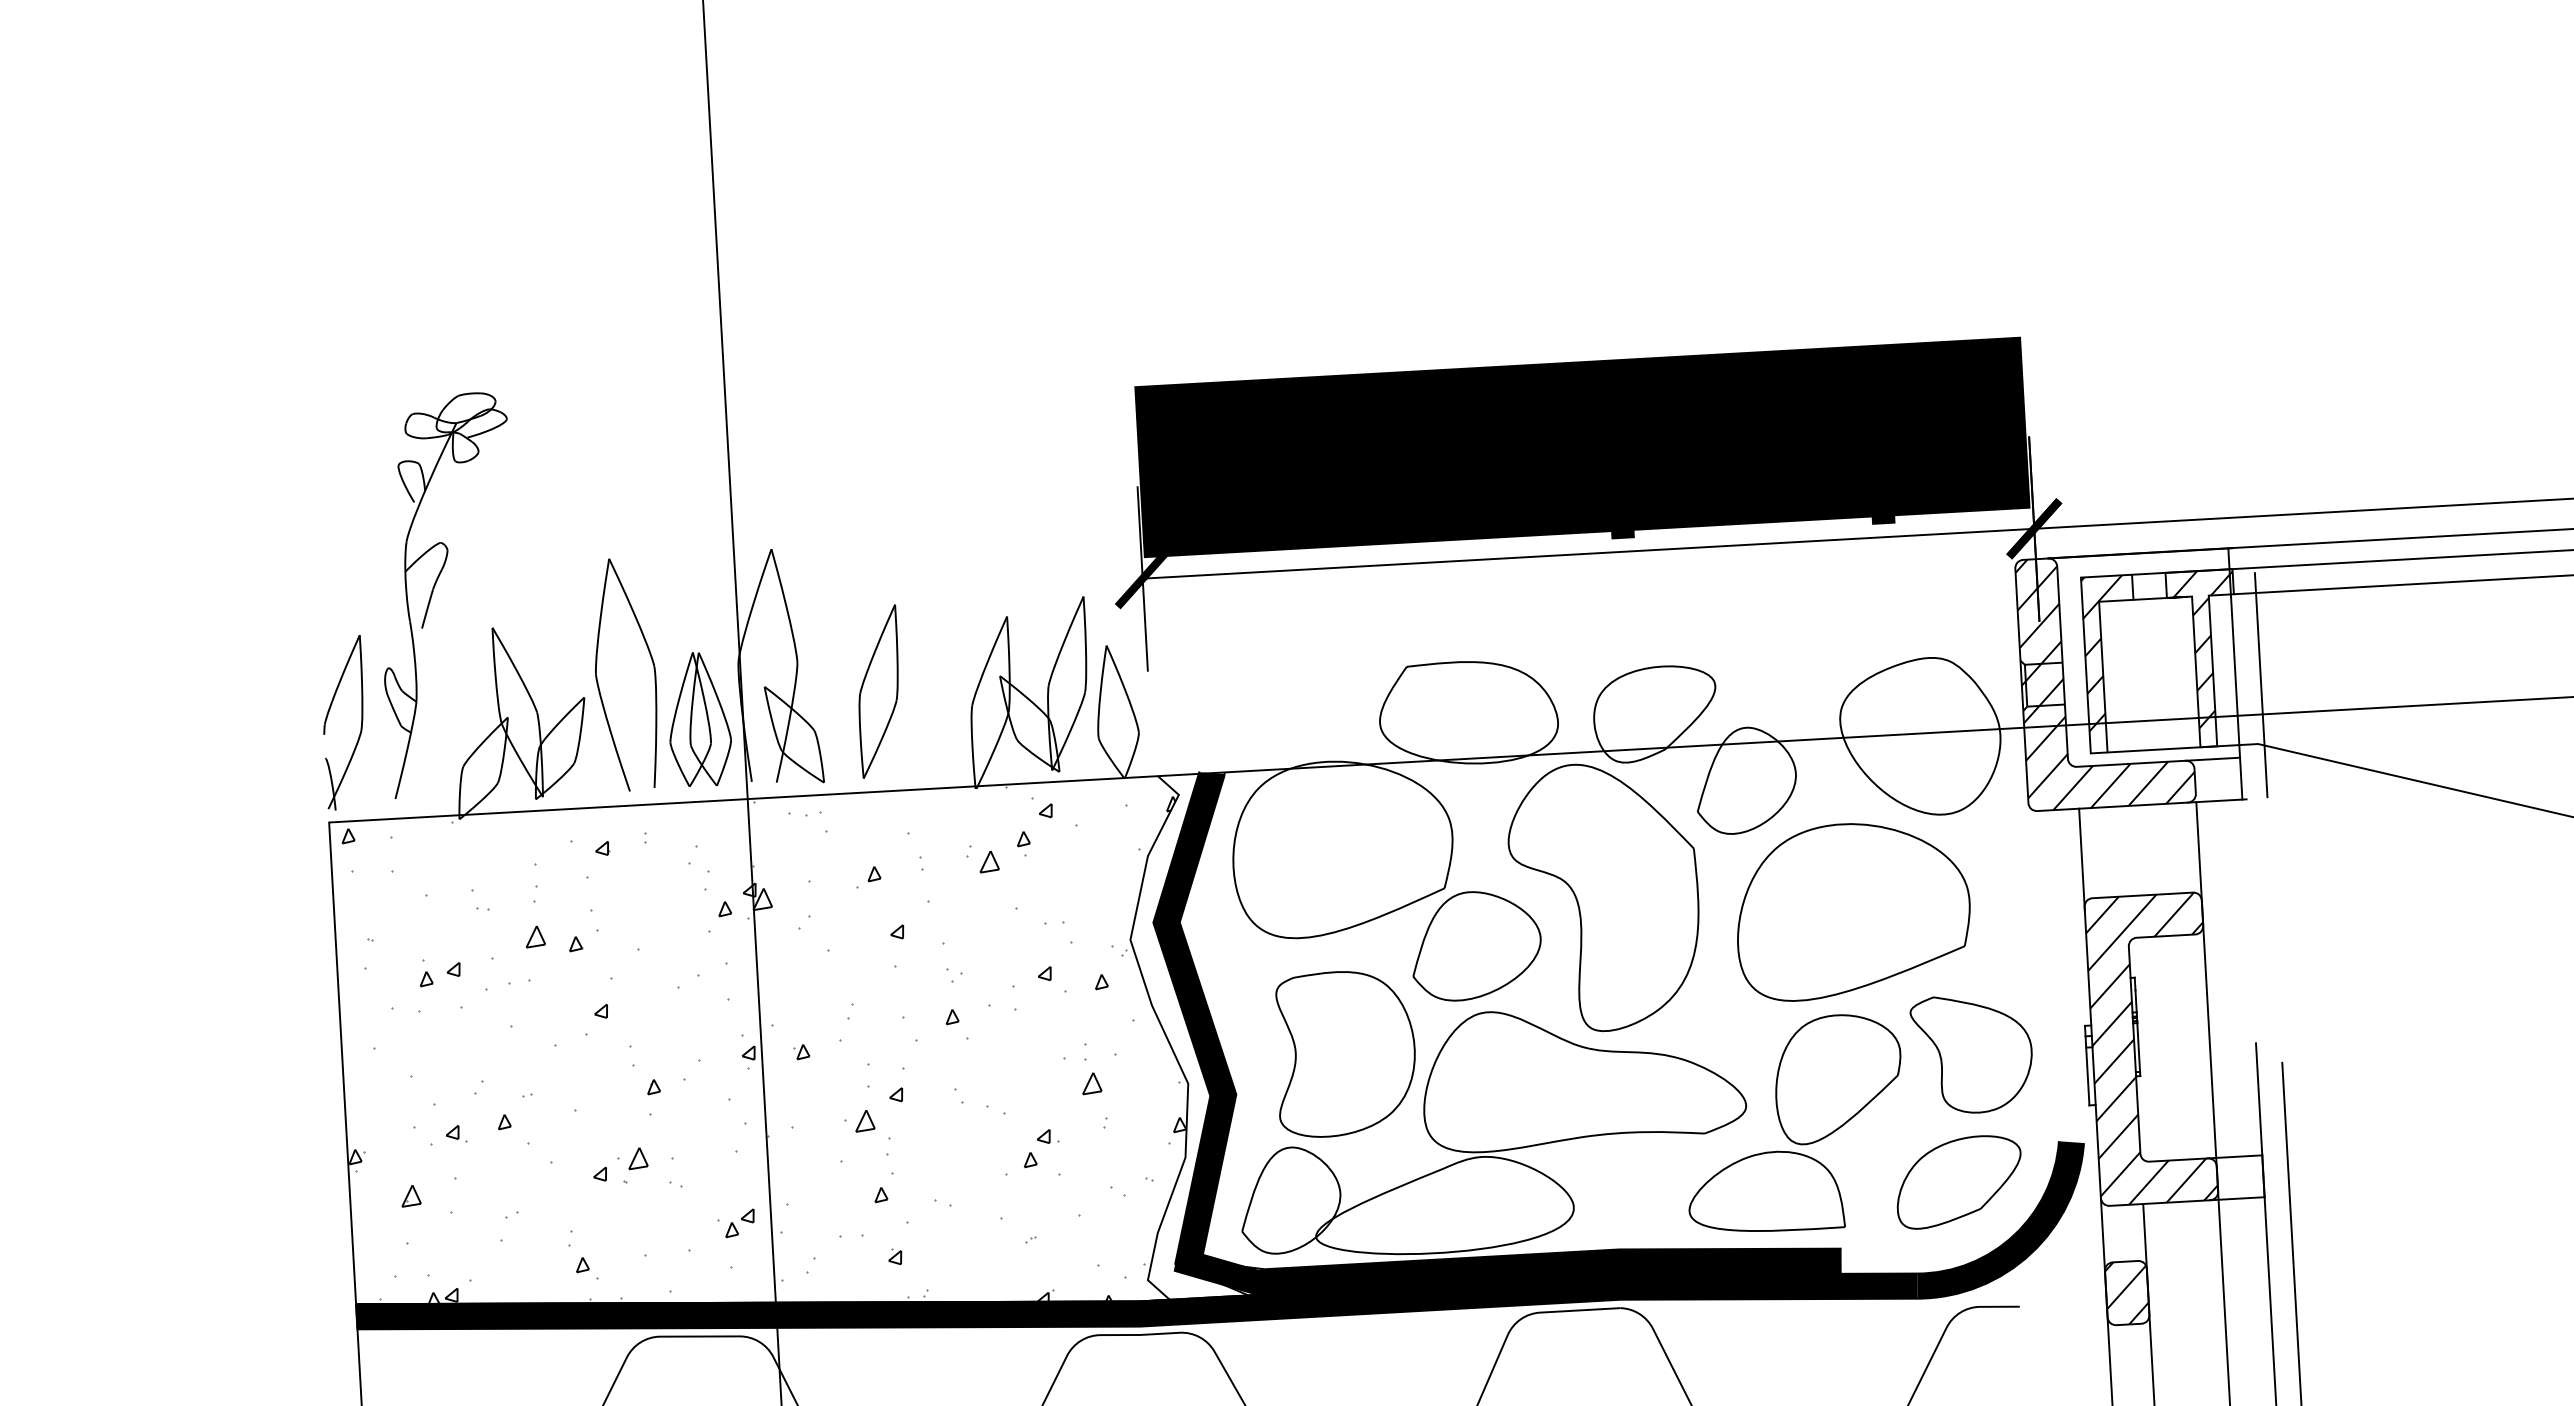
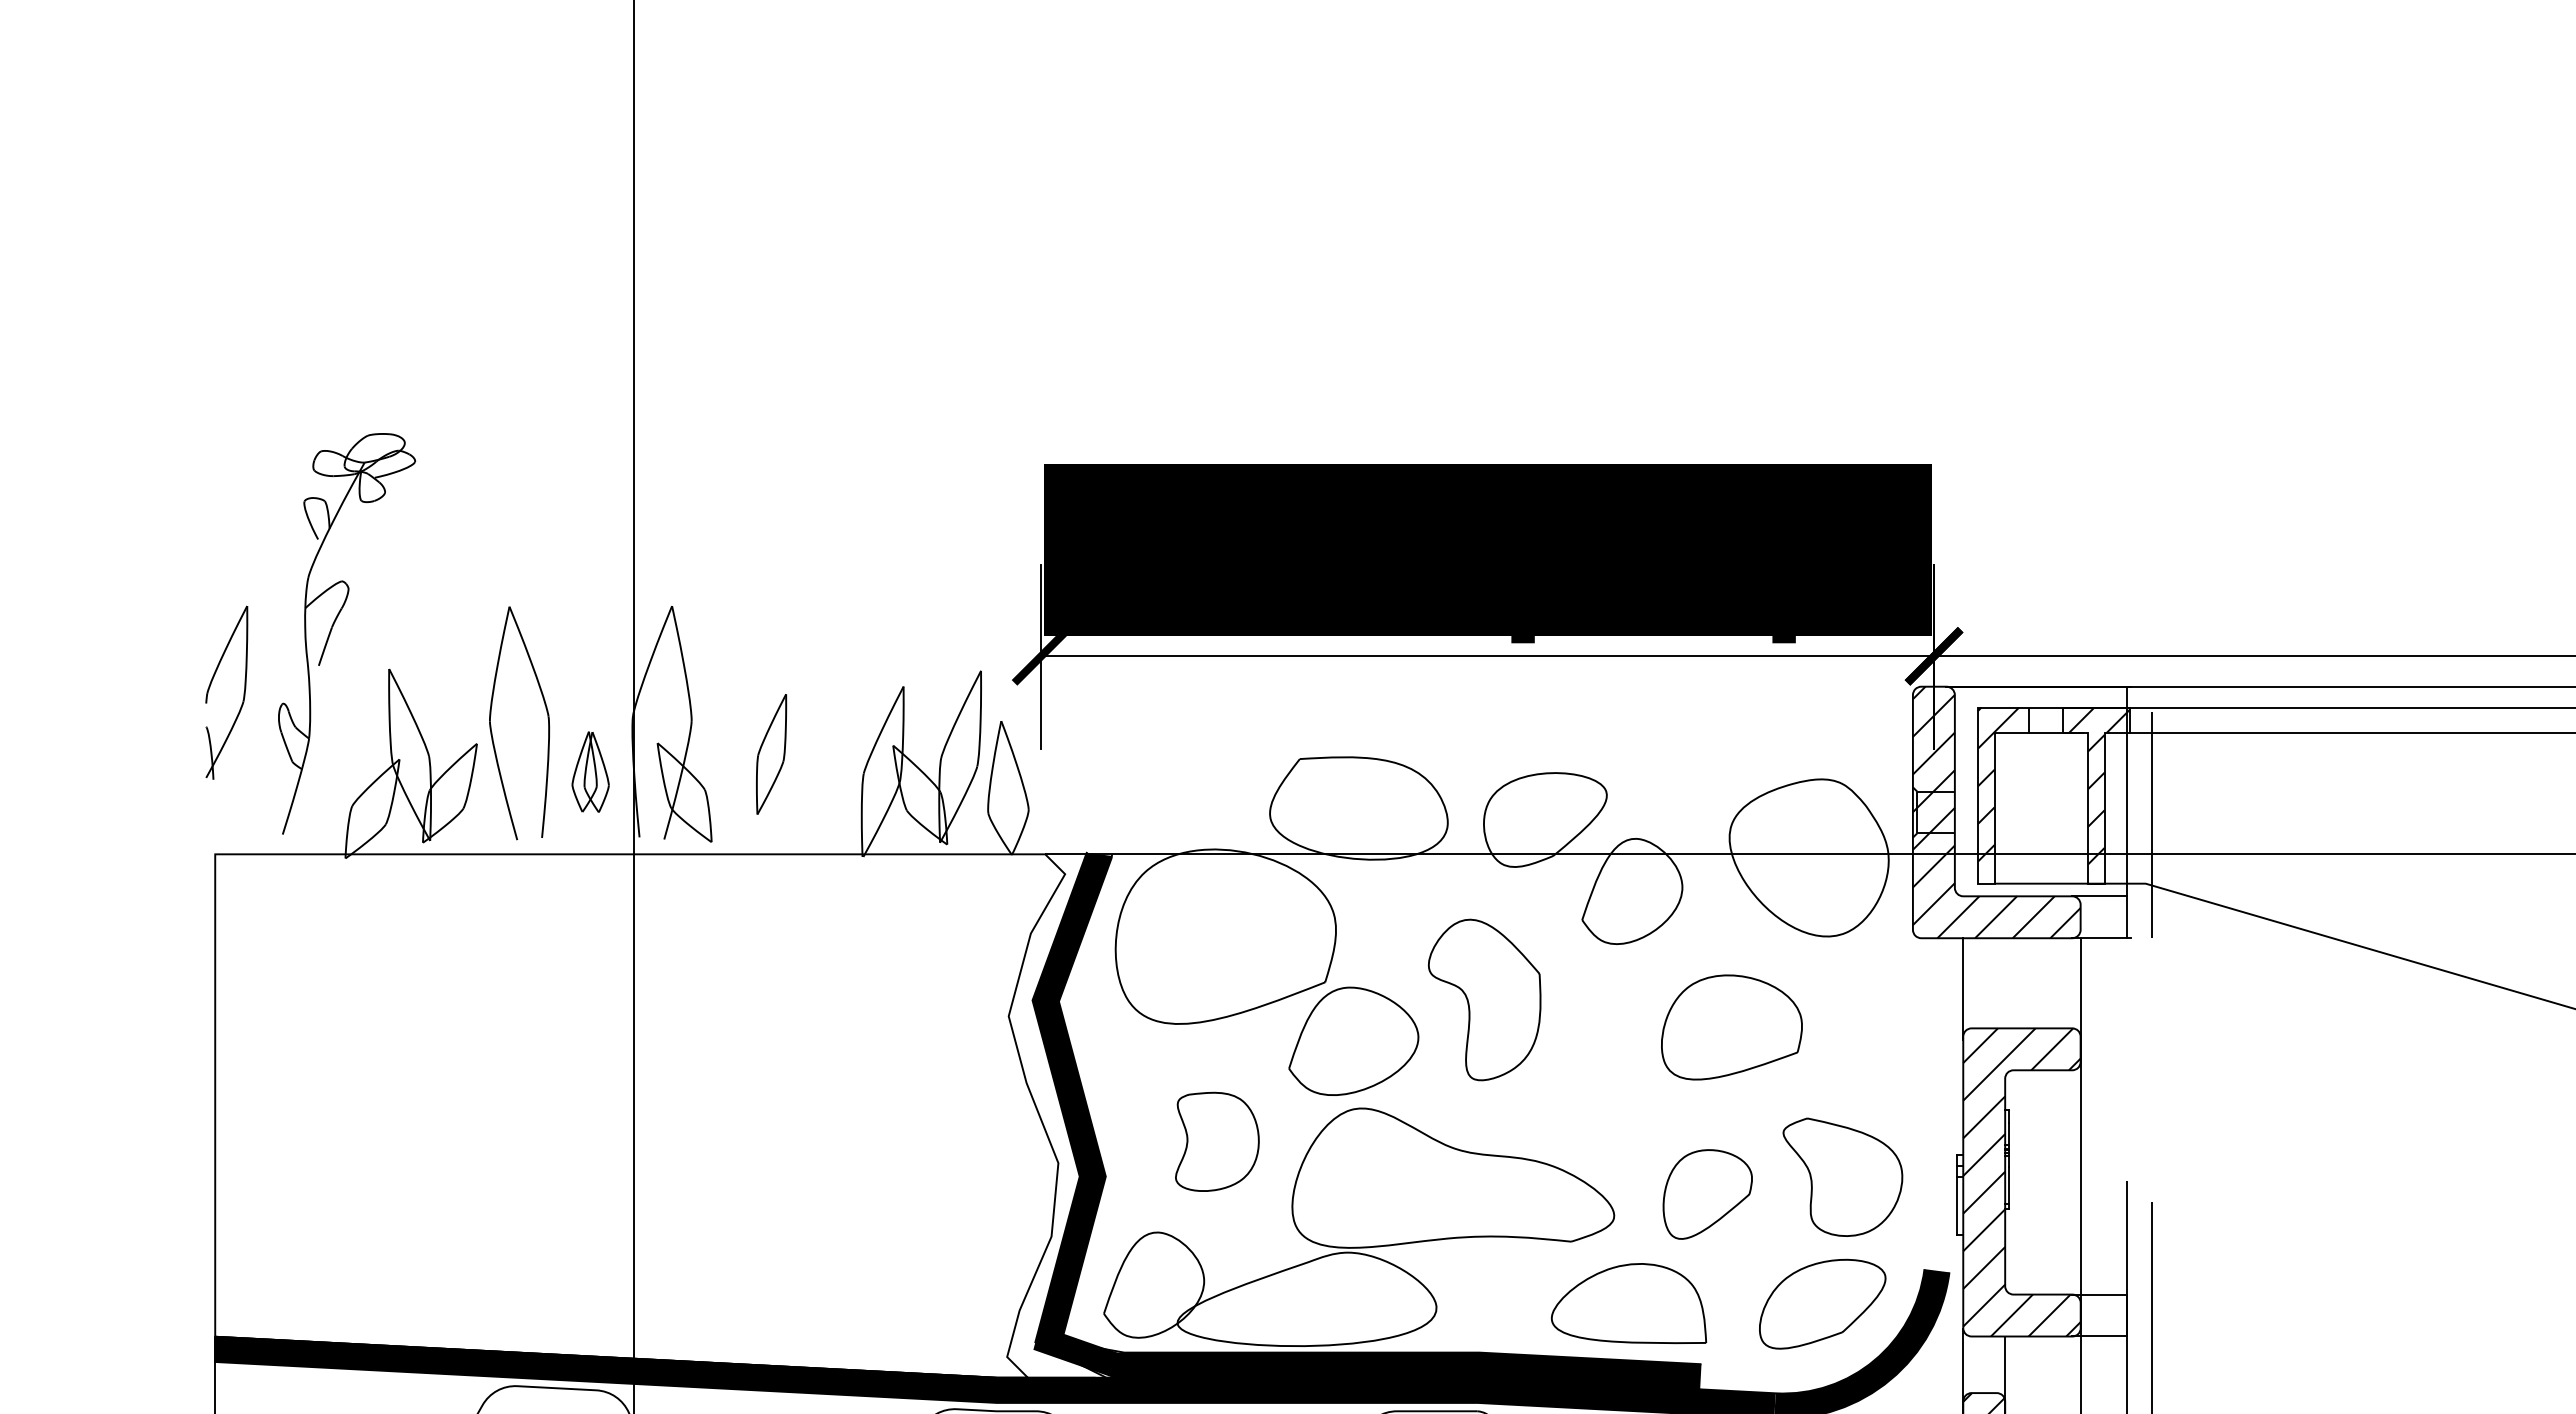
part: (878, 691) -> (771, 754), size x0.7
part: (327, 718) -> (210, 687), moved
part: (699, 718) -> (590, 771), size x0.6
part: (1604, 896) -> (1484, 999), size x0.6
part: (1852, 910) -> (1731, 1027), size x0.6
part: (1345, 1053) -> (1217, 1141), size x0.6
hatch: (766, 1060) -> (638, 1116), removed
part: (1838, 1078) -> (1707, 1194), size x0.7

